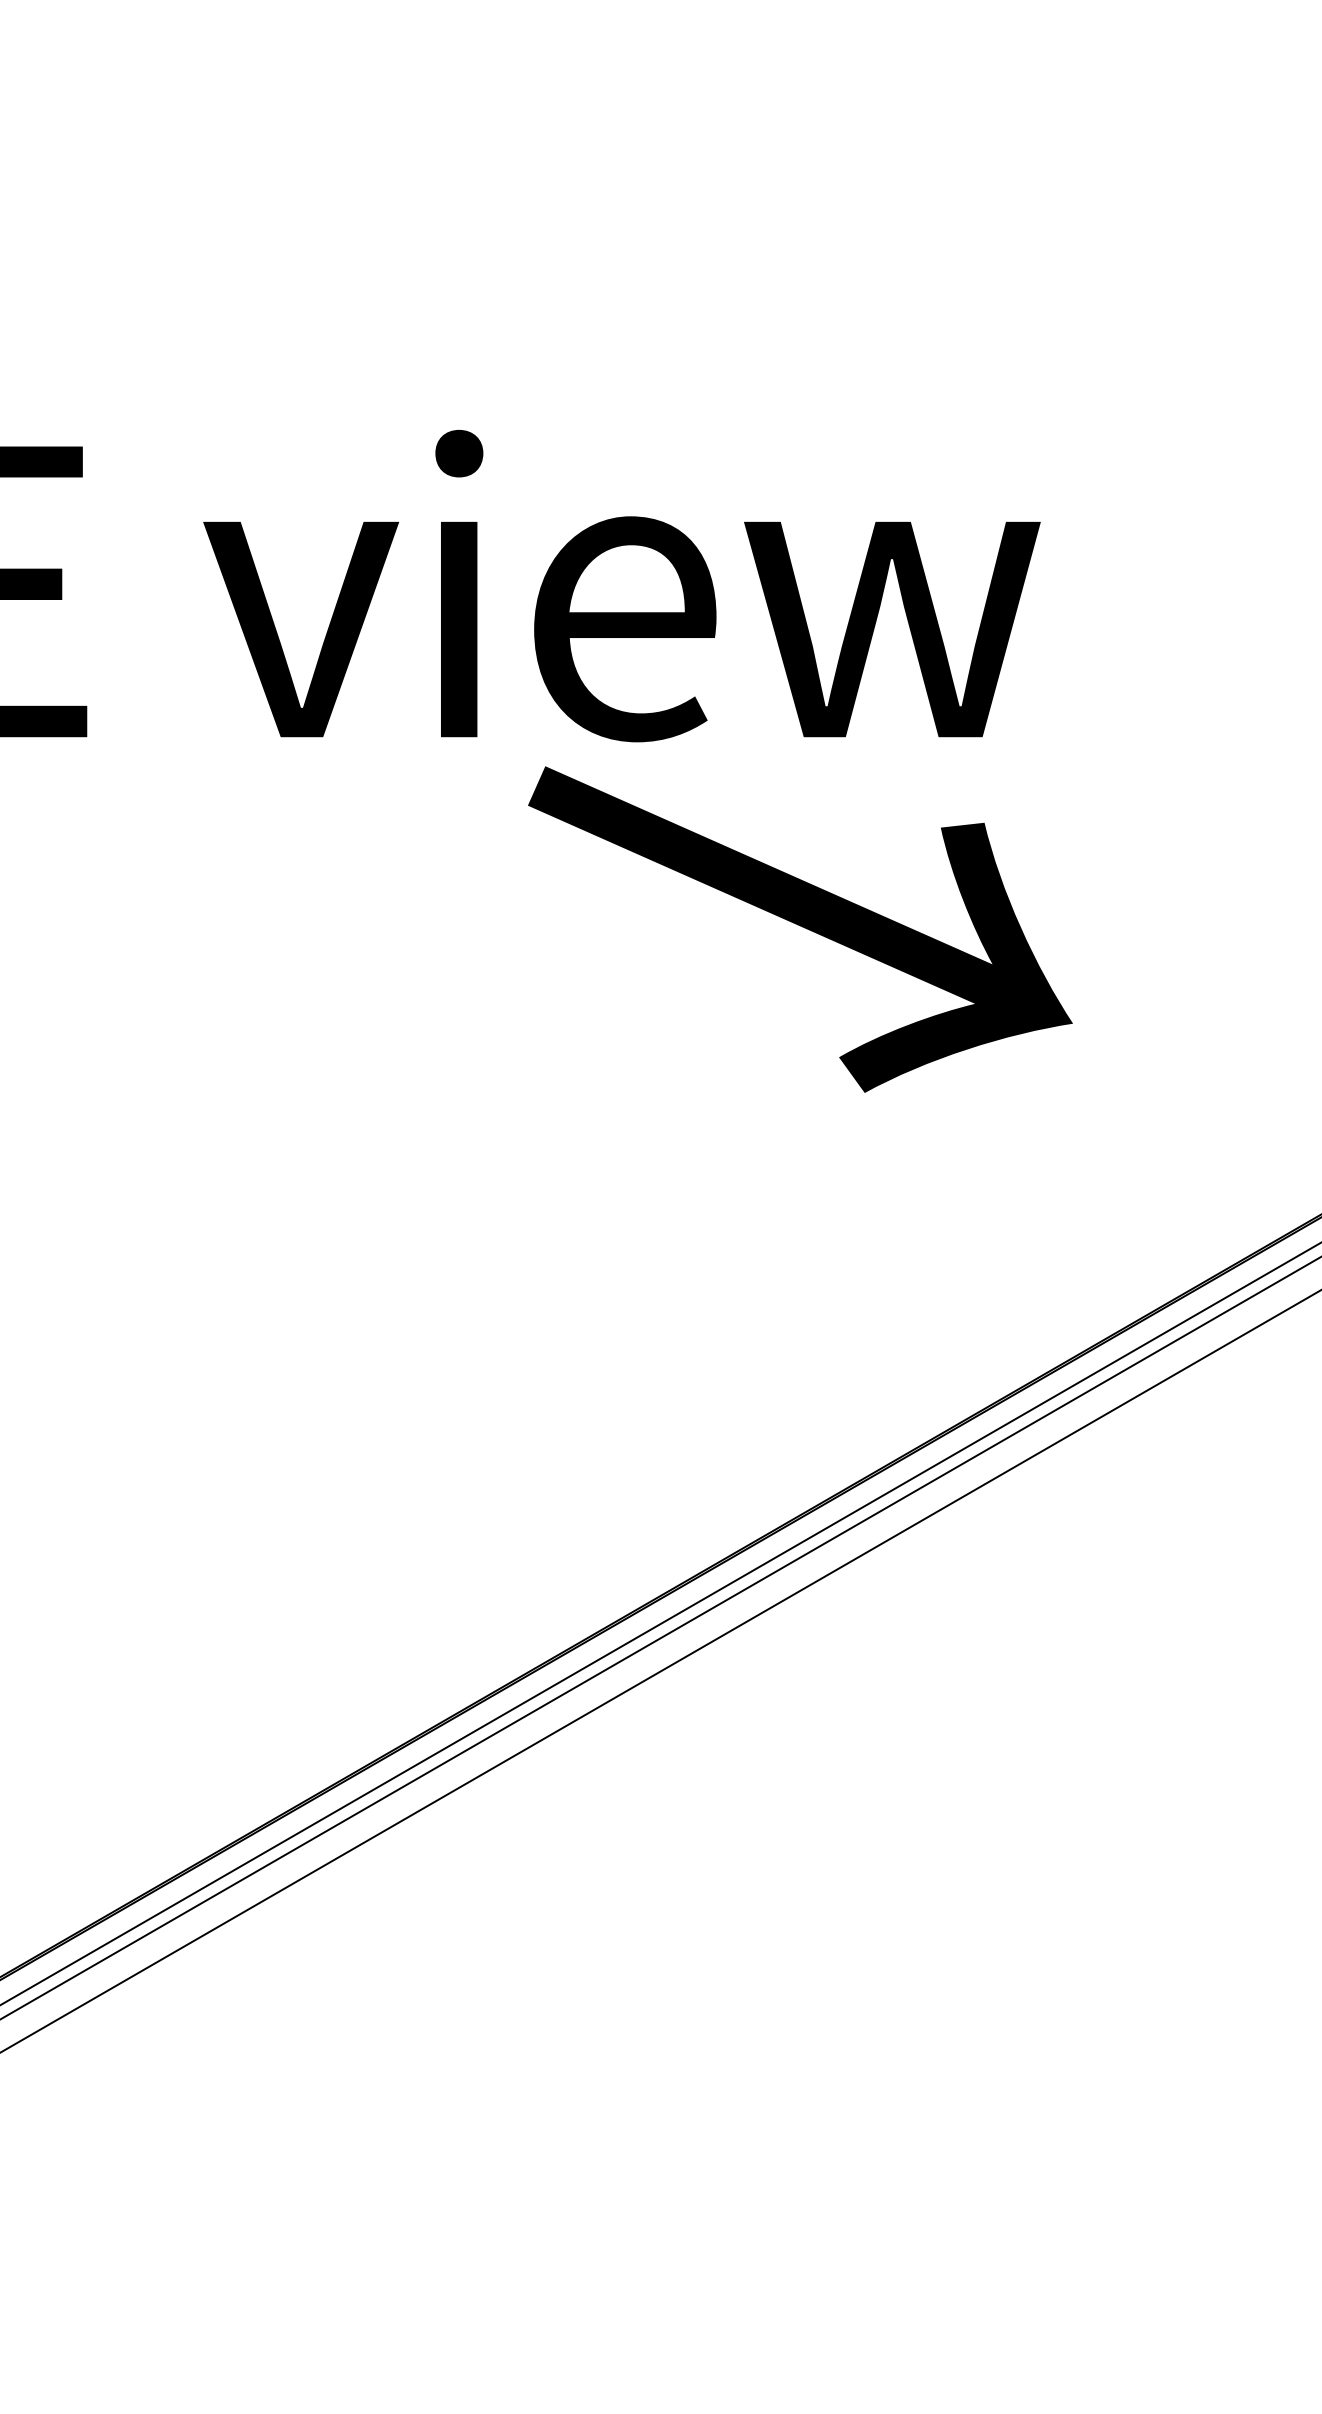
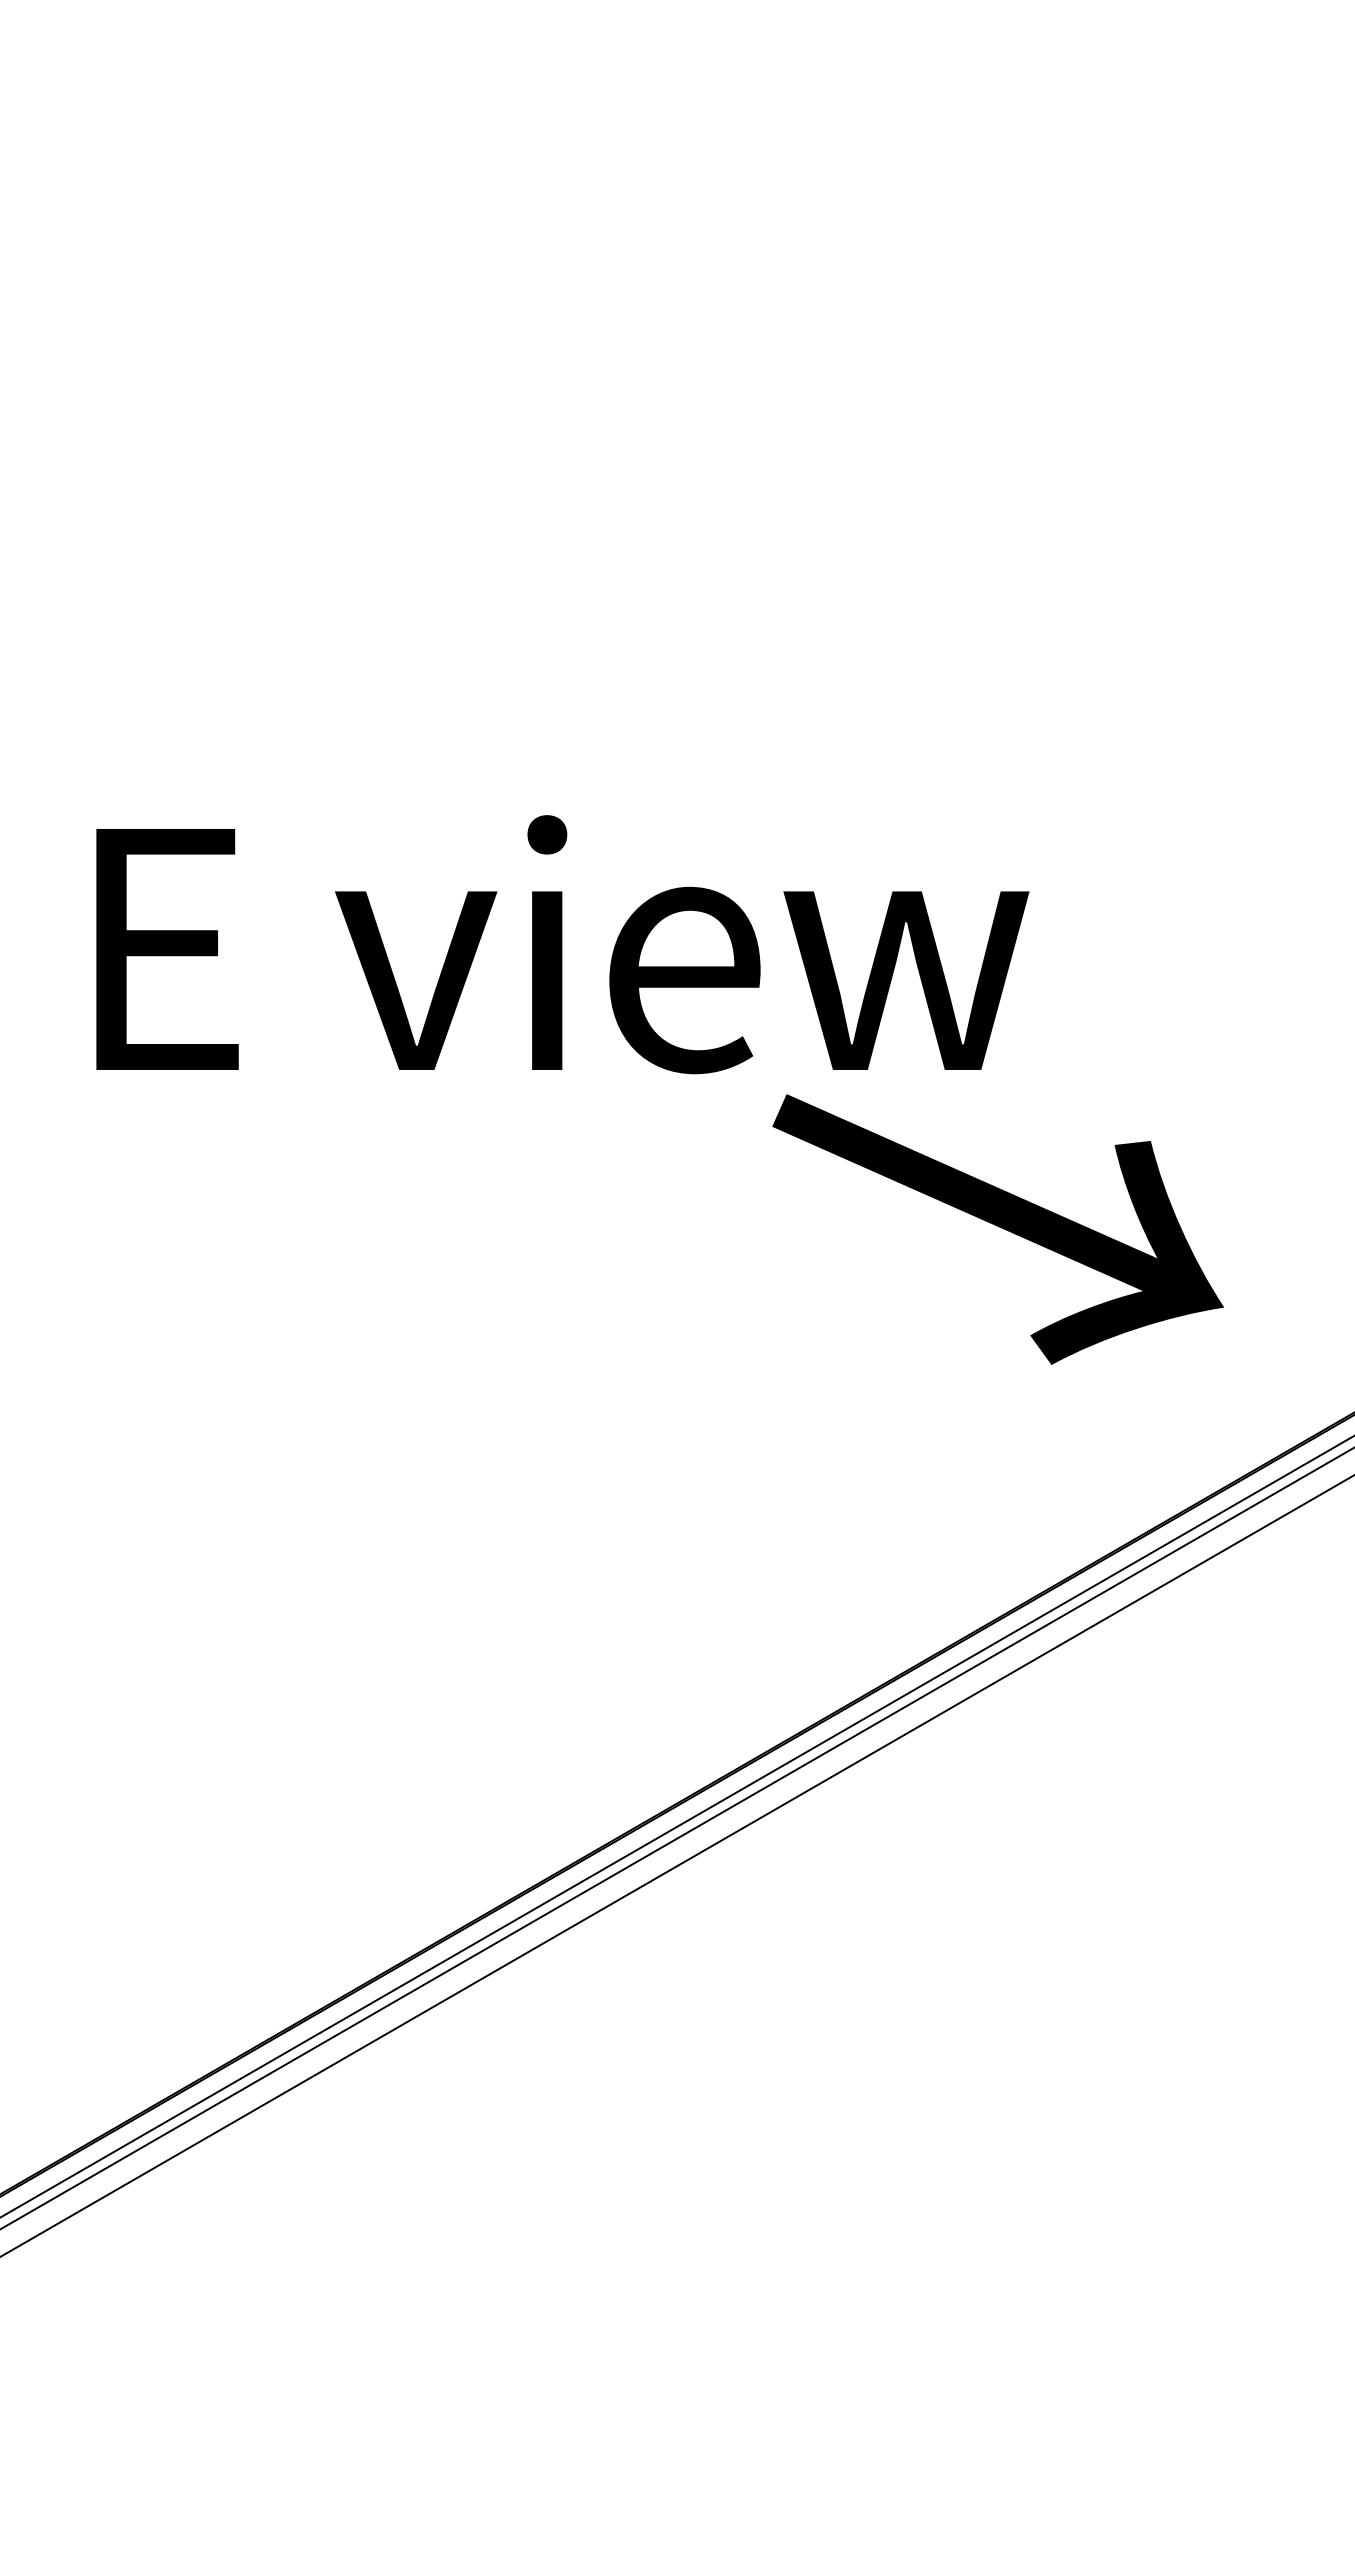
text: (799, 929) -> (997, 1229), moved

